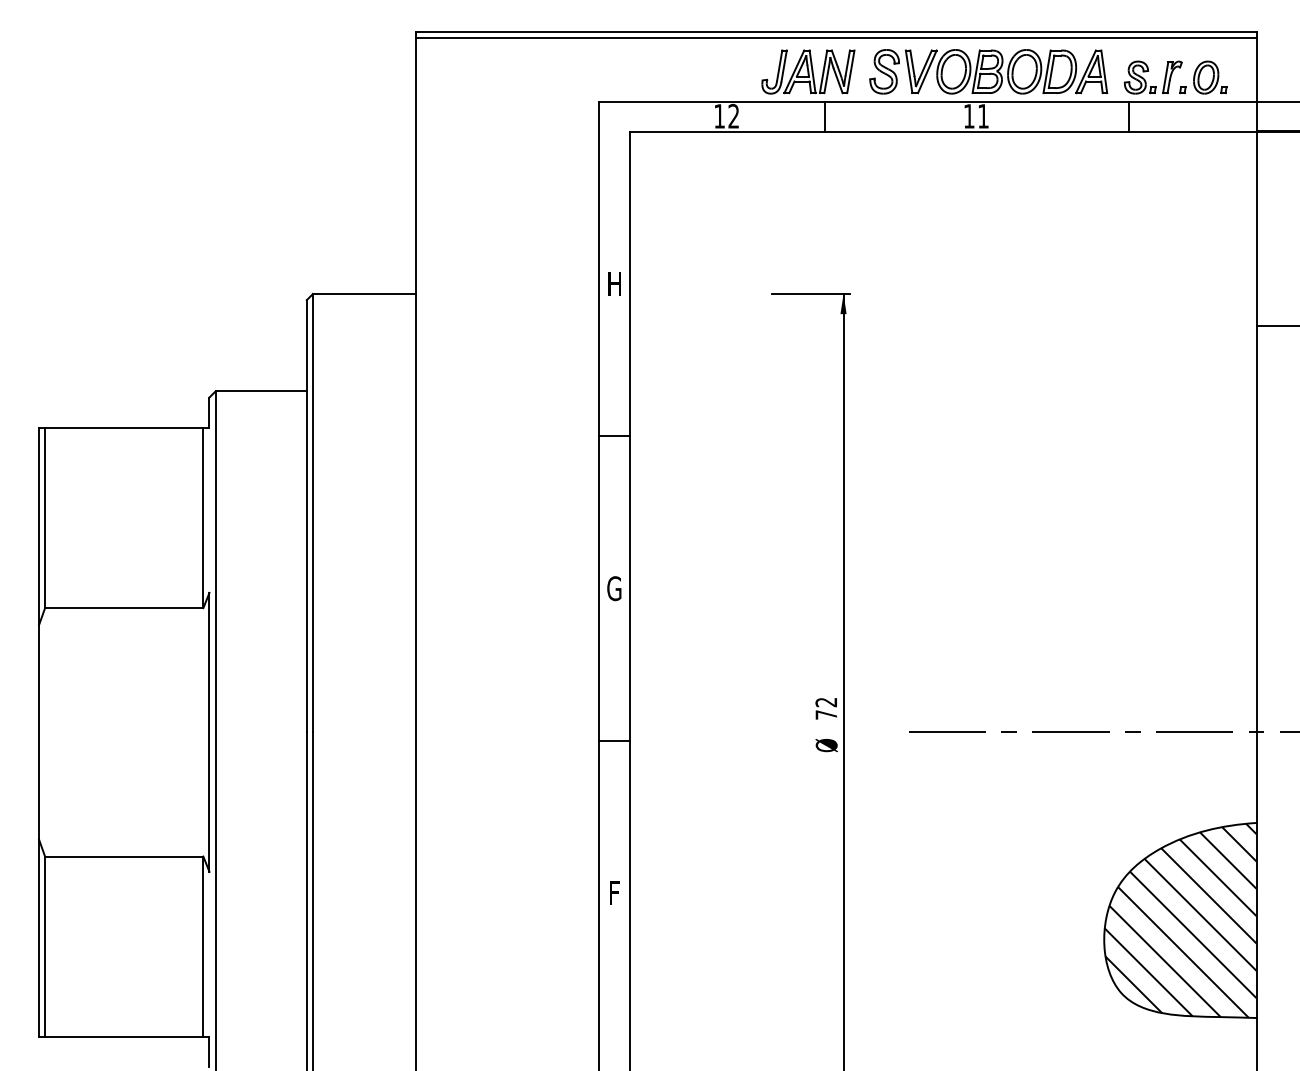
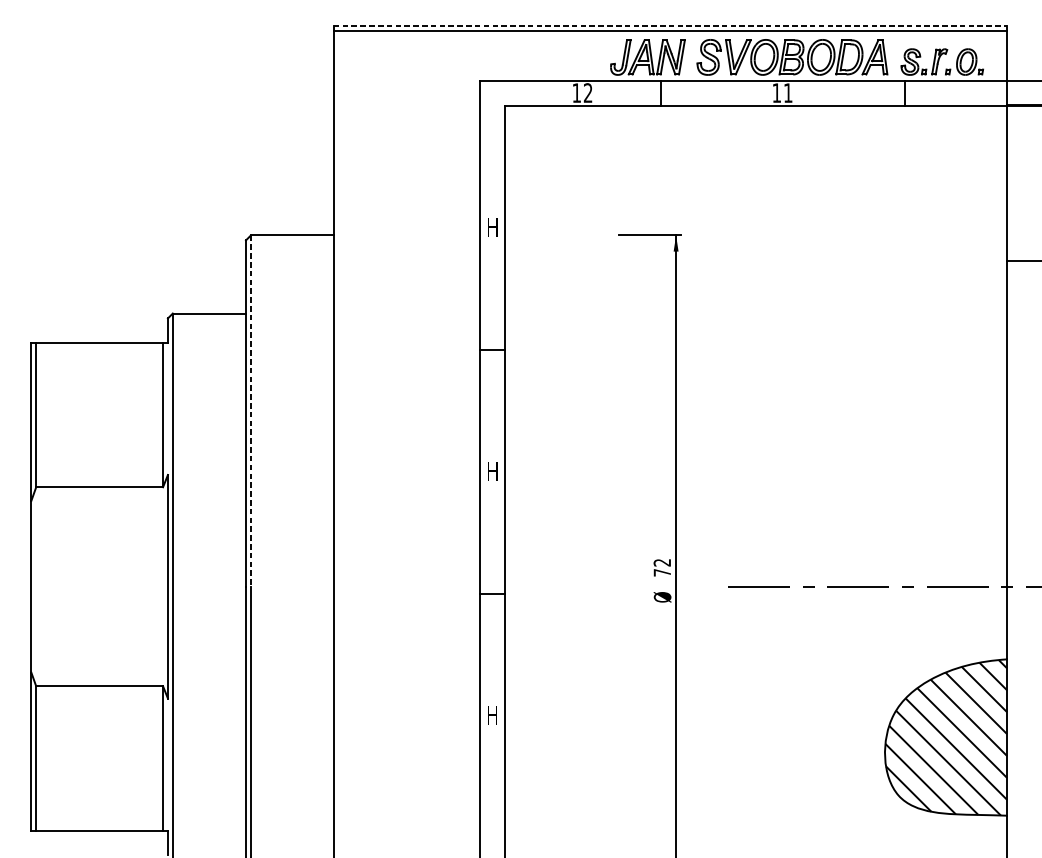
line: (837, 32) -> (671, 25), solid -> dashed
line: (312, 513) -> (250, 411), solid -> dashed
text: (614, 588) -> (492, 471), G -> H
text: (614, 892) -> (492, 715), F -> H

